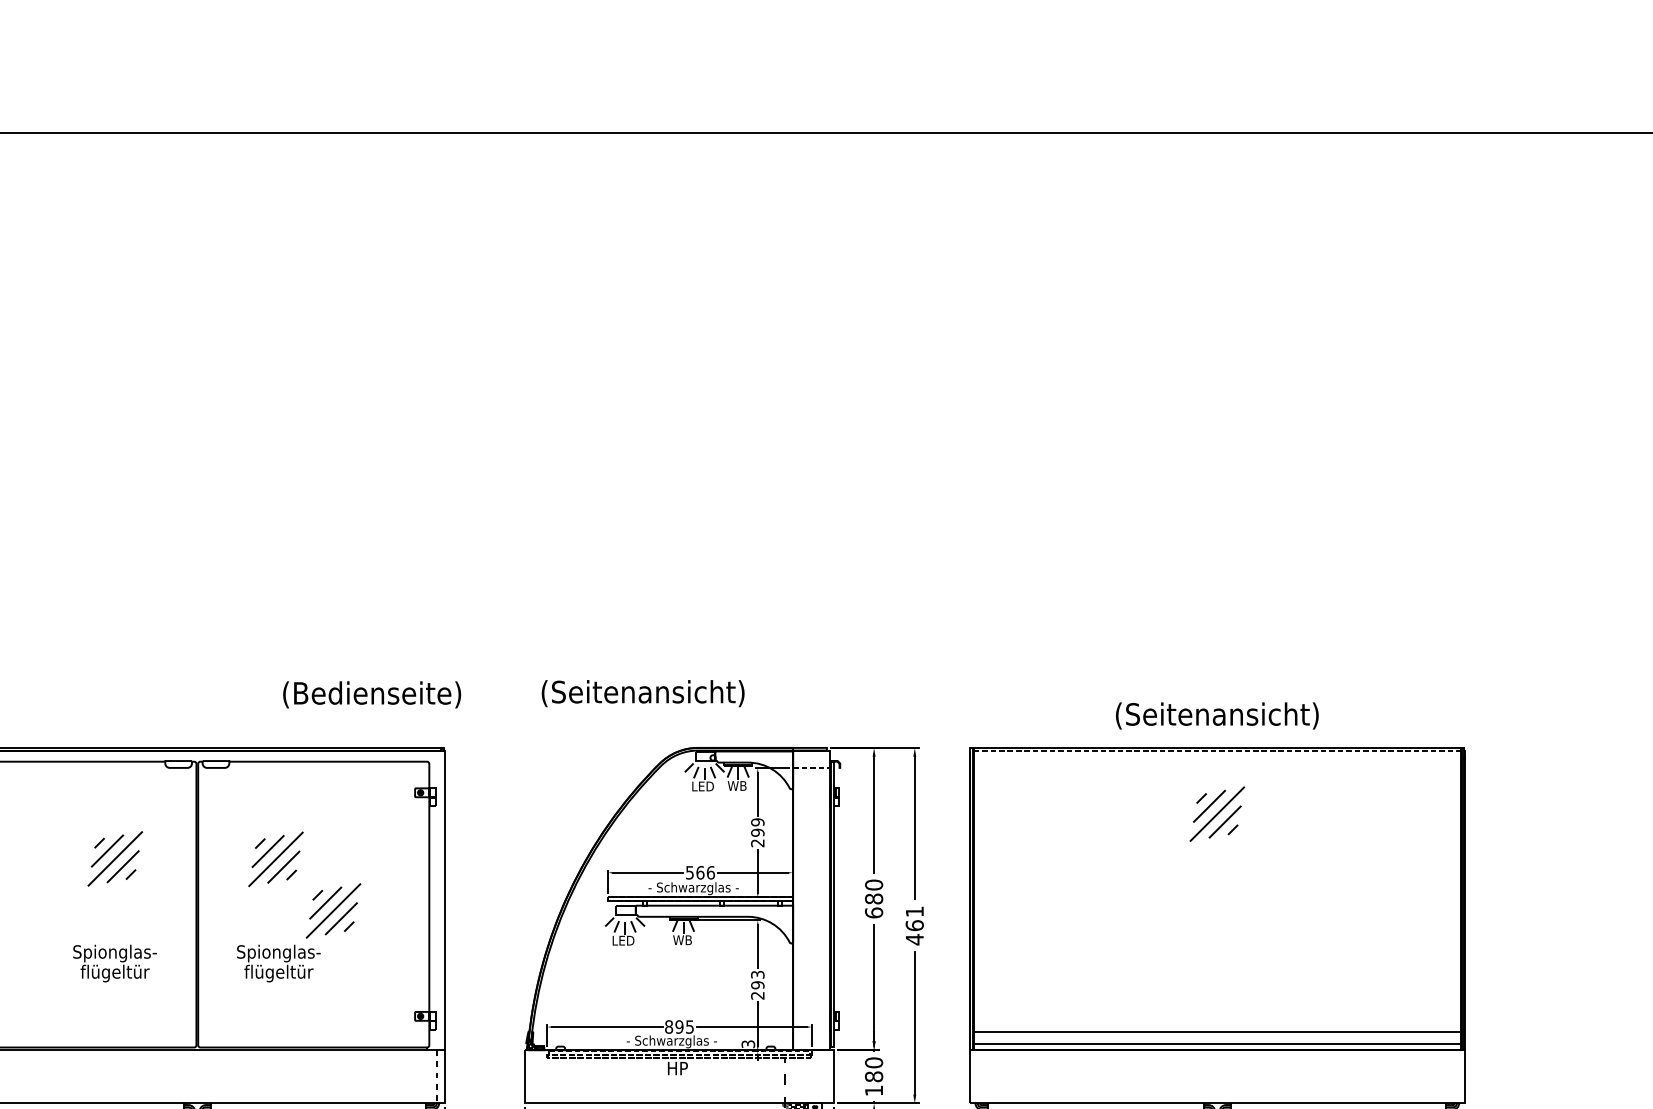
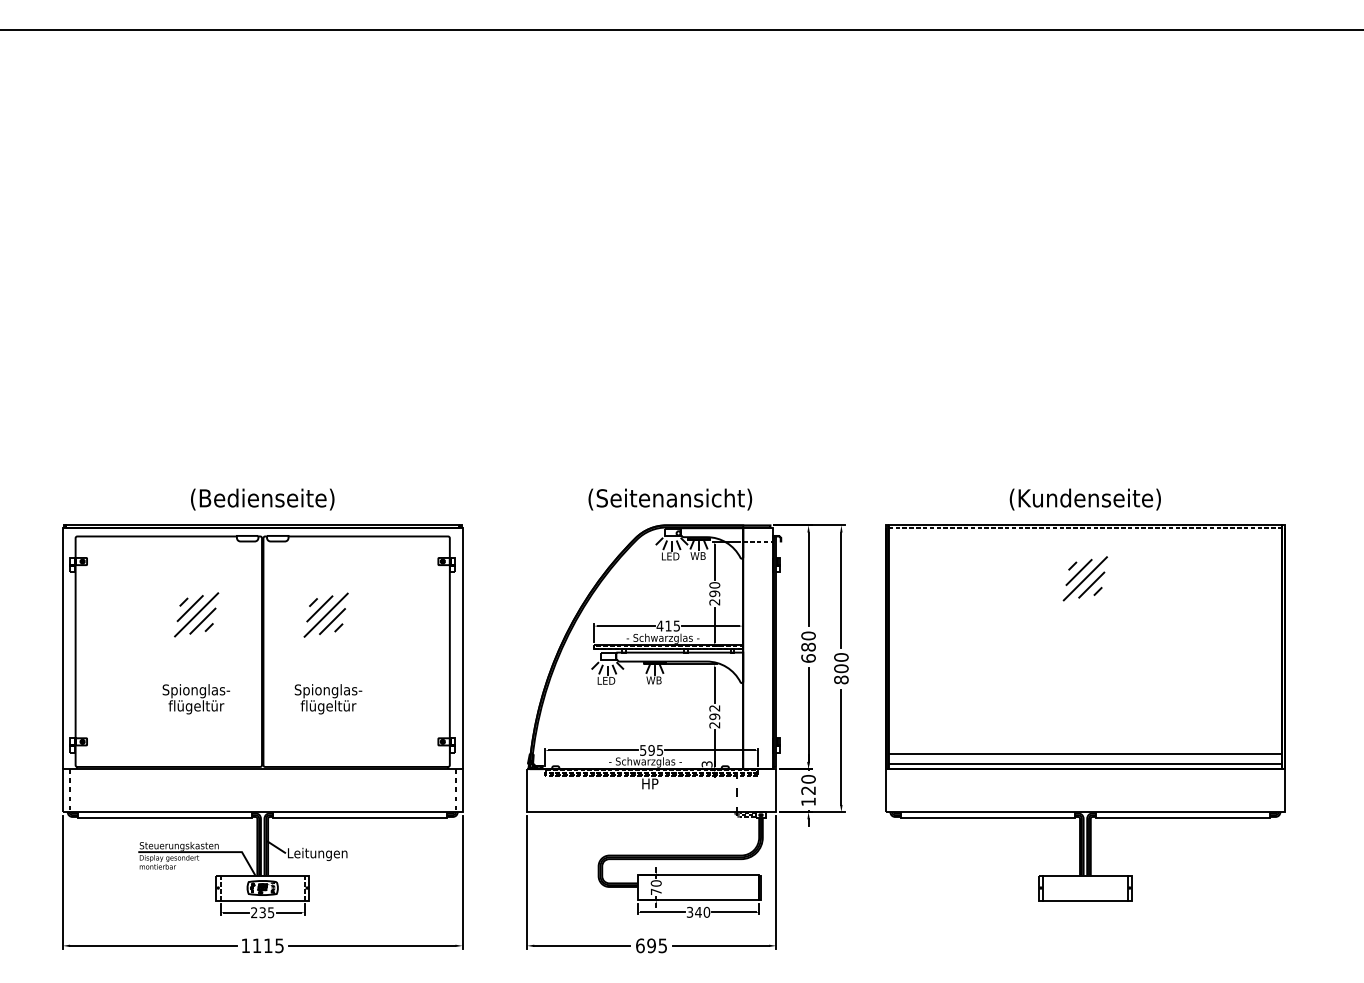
text: (643, 693) -> (670, 499), moved
text: (371, 694) -> (262, 499), moved
text: (1217, 715) -> (1085, 499), (Seitenansicht) -> (Kundenseite)
text: (757, 822) -> (714, 585), 299 -> 290
text: (700, 872) -> (668, 625), 566 -> 415
part: (333, 910) -> (372, 656), removed
text: (914, 925) -> (841, 668), 461 -> 800
text: (758, 974) -> (715, 708), 293 -> 292
text: (669, 1027) -> (643, 750), 895 -> 595
text: (874, 1076) -> (808, 790), 180 -> 120

